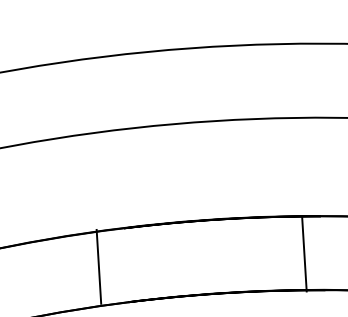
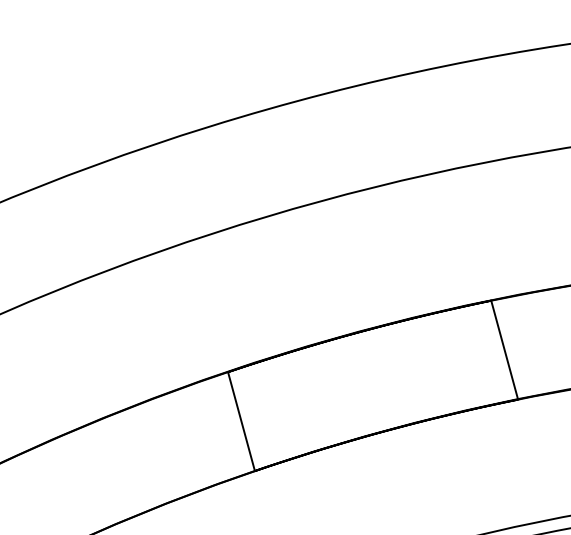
line: (304, 254) -> (504, 349), moved
line: (98, 266) -> (241, 421), moved

